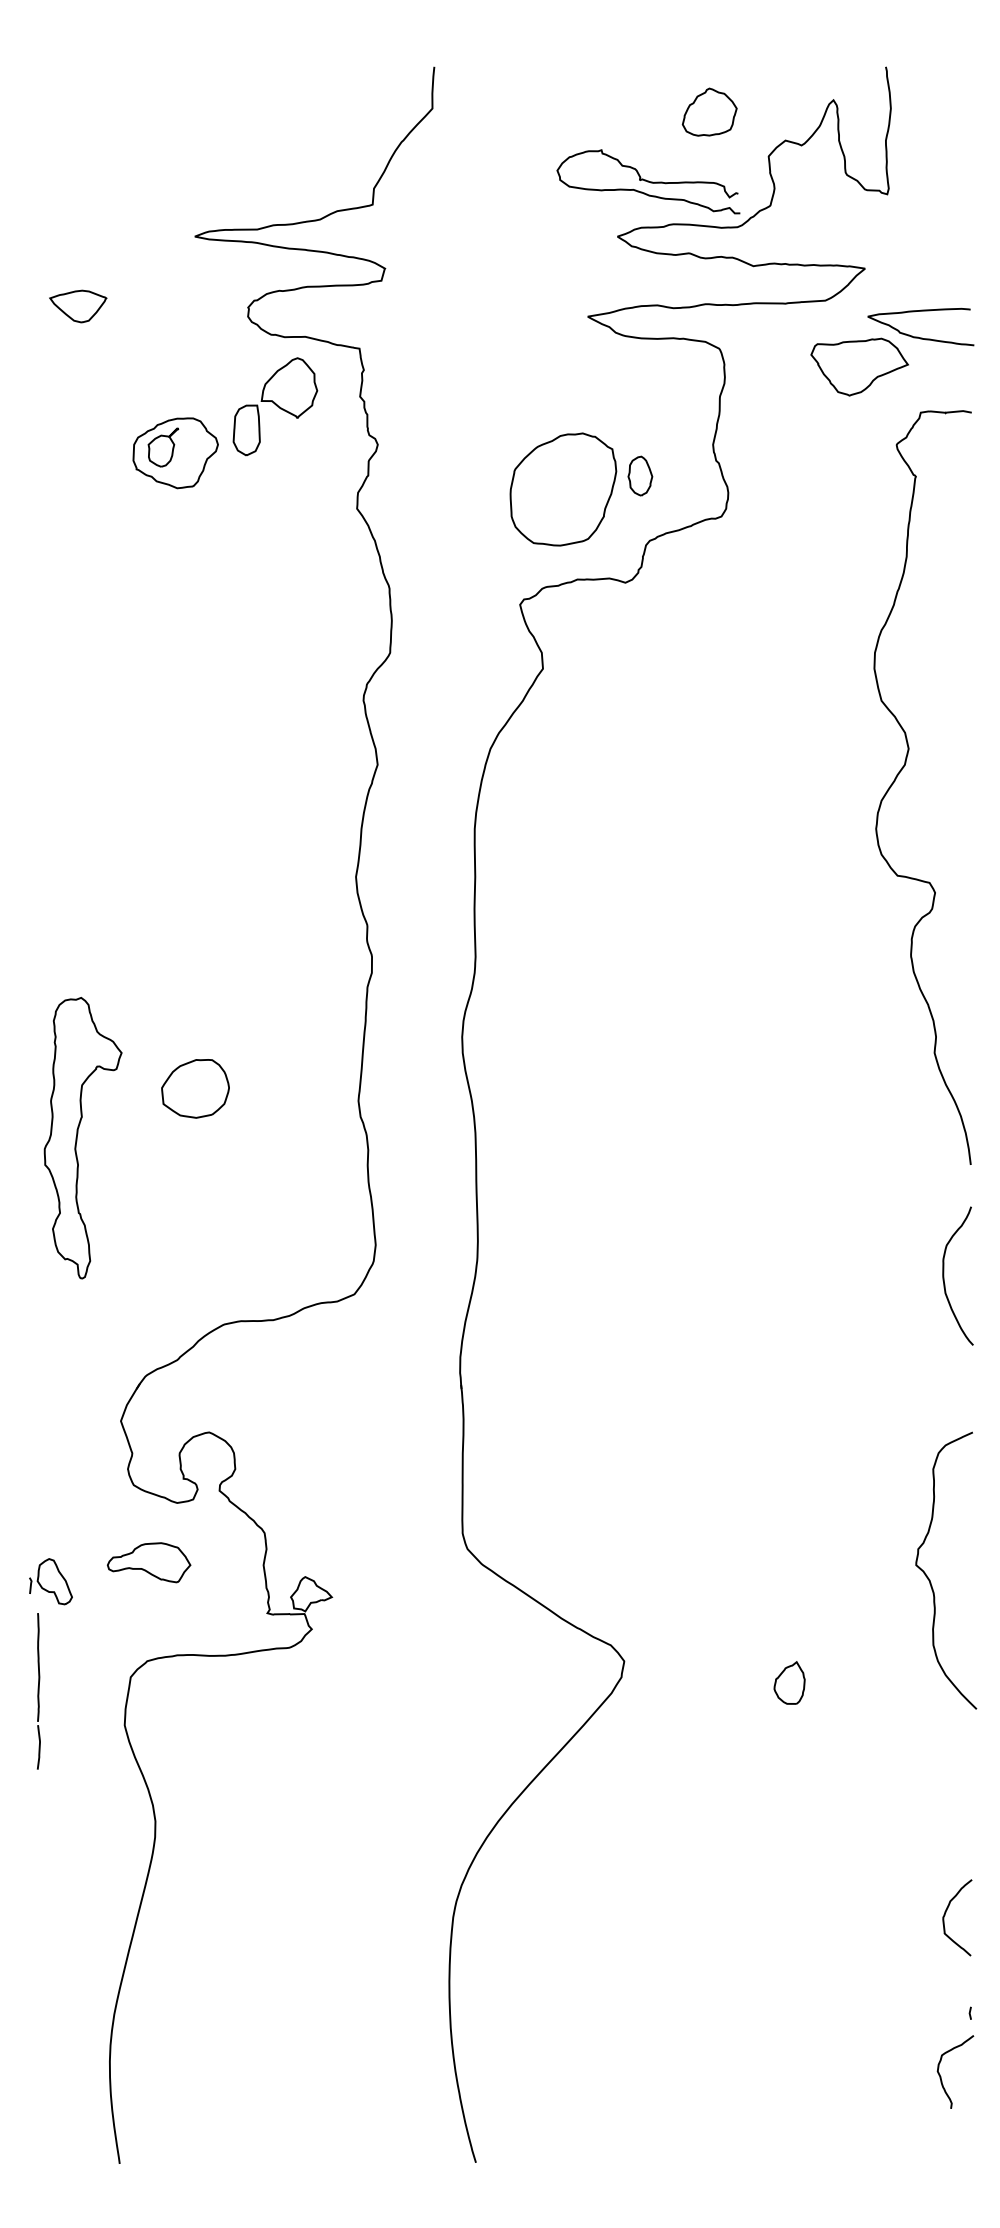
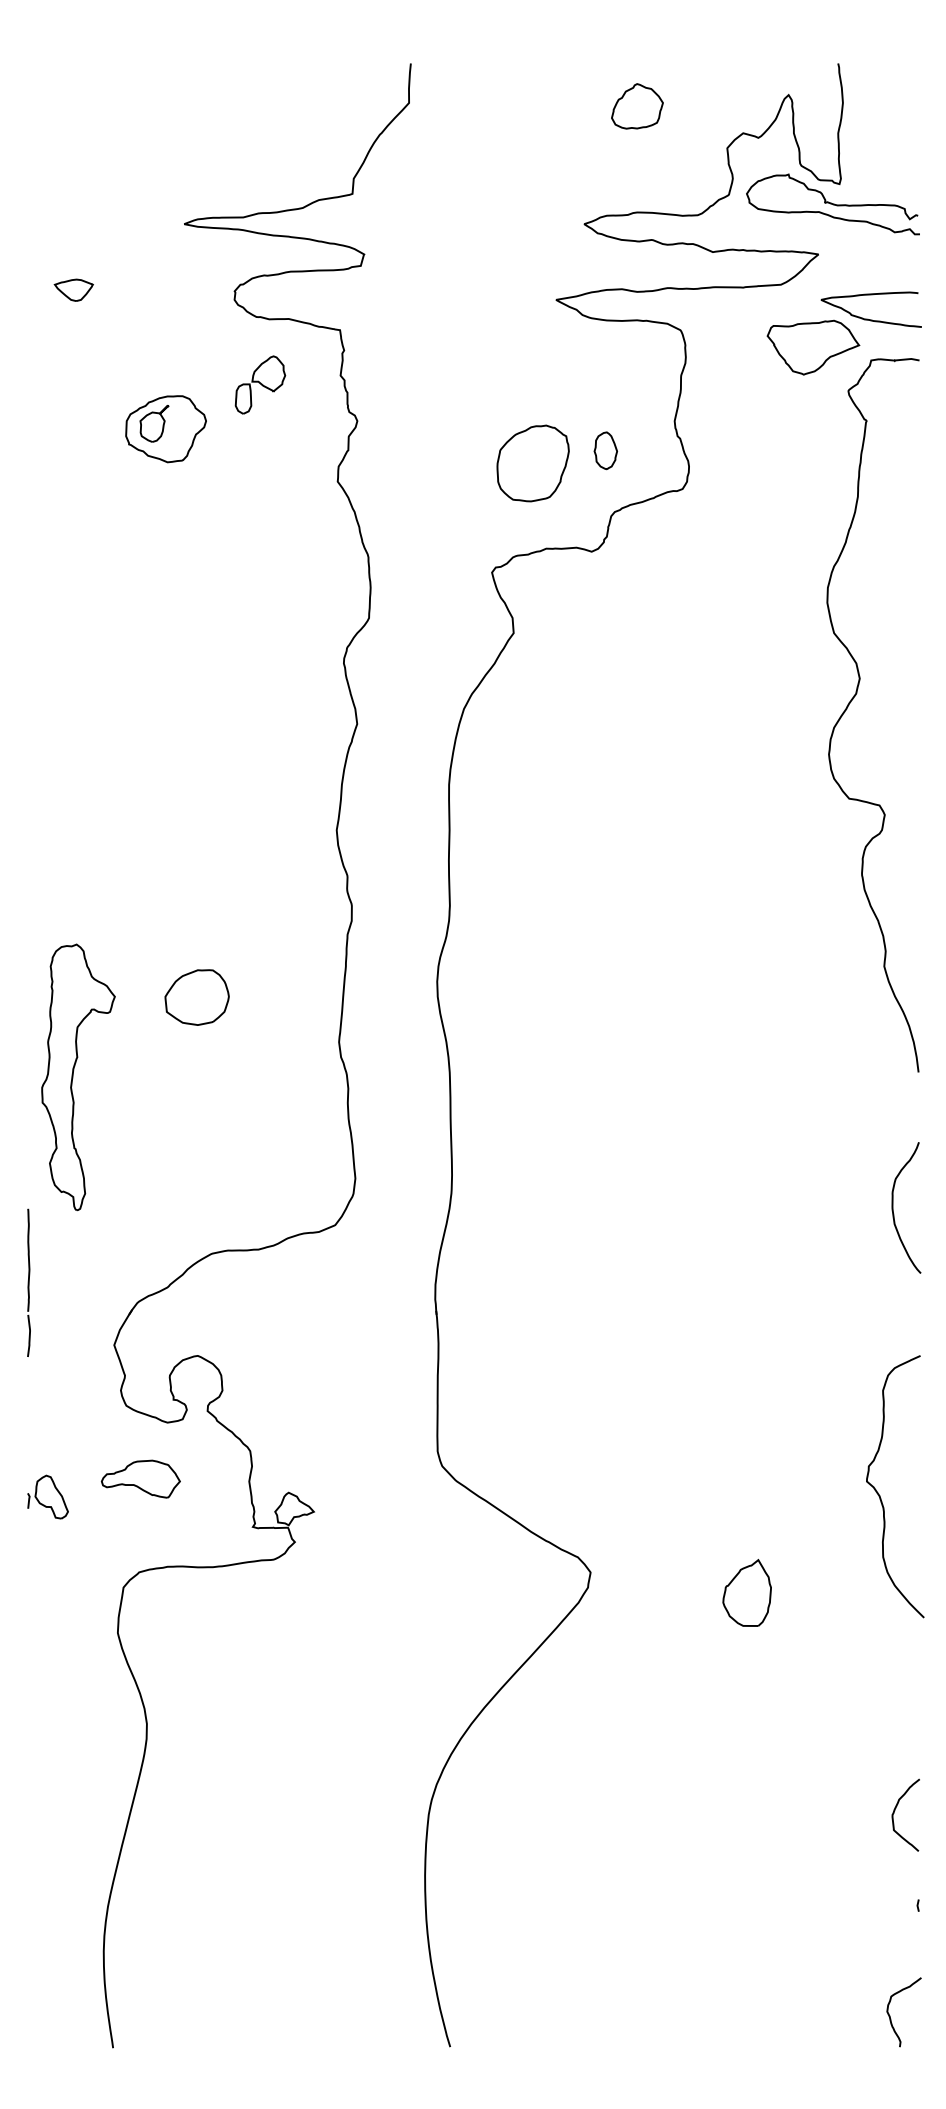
part: (709, 111) -> (637, 105), moved
curve: (648, 181) -> (833, 204), moved
part: (78, 306) -> (74, 290), size x0.71
part: (275, 406) -> (260, 384), size x0.62
part: (563, 489) -> (533, 463), size x0.71
curve: (901, 771) -> (852, 700), moved
part: (195, 1088) -> (197, 997), moved
part: (789, 1682) -> (746, 1592), size x1.67
line: (38, 1691) -> (28, 1283), moved
curve: (941, 2076) -> (890, 2016), moved

